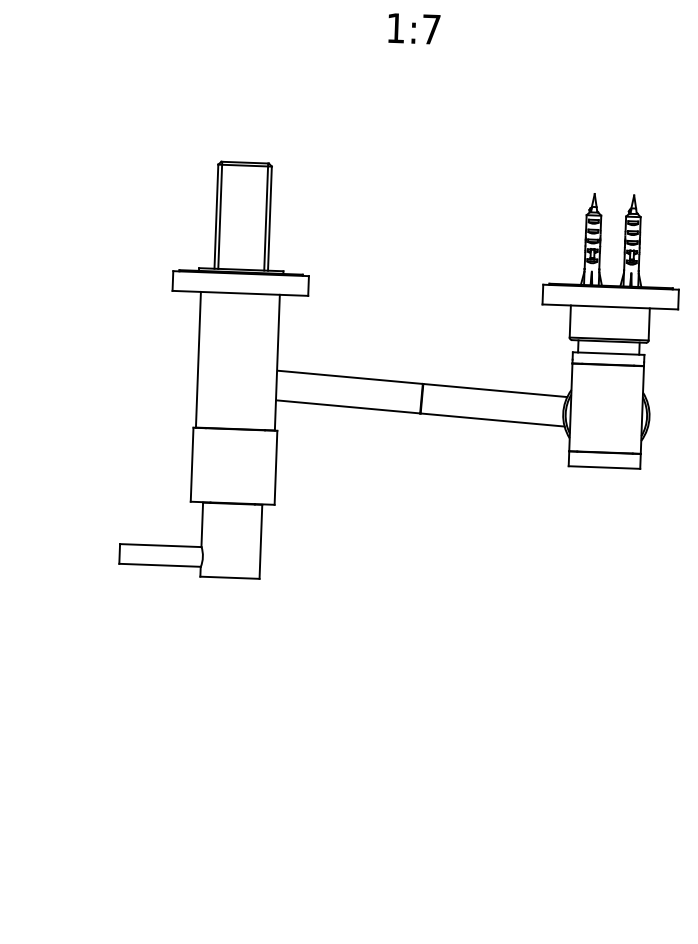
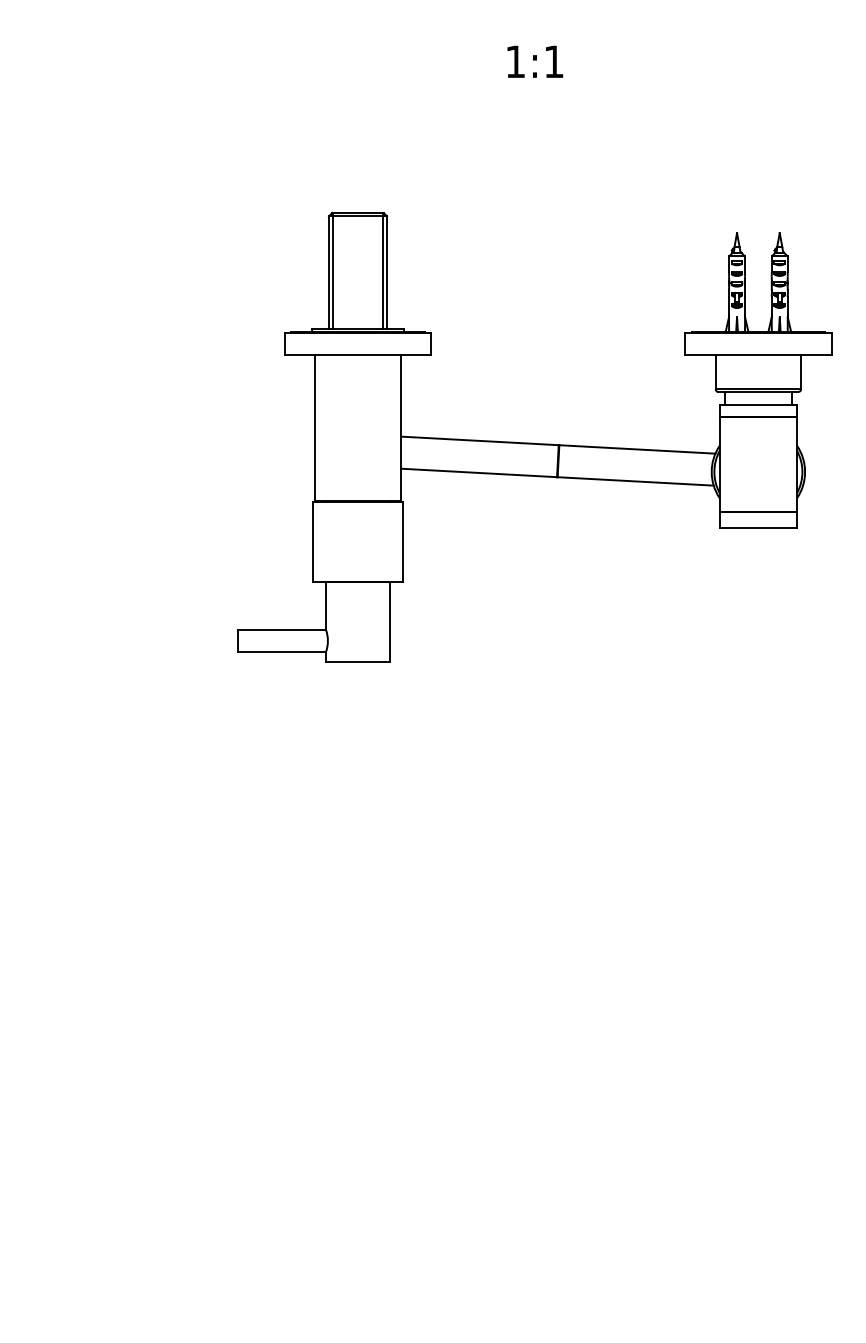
text: (430, 29) -> (553, 61), 1:7 -> 1:1

